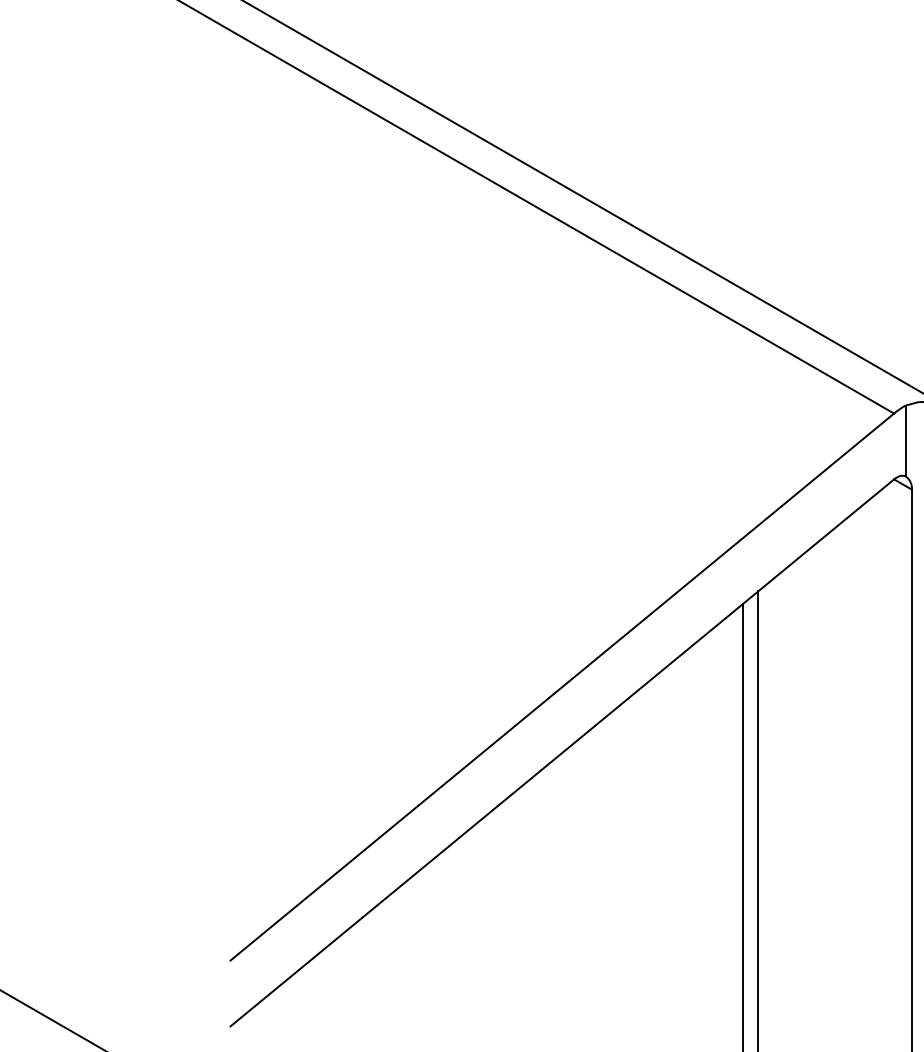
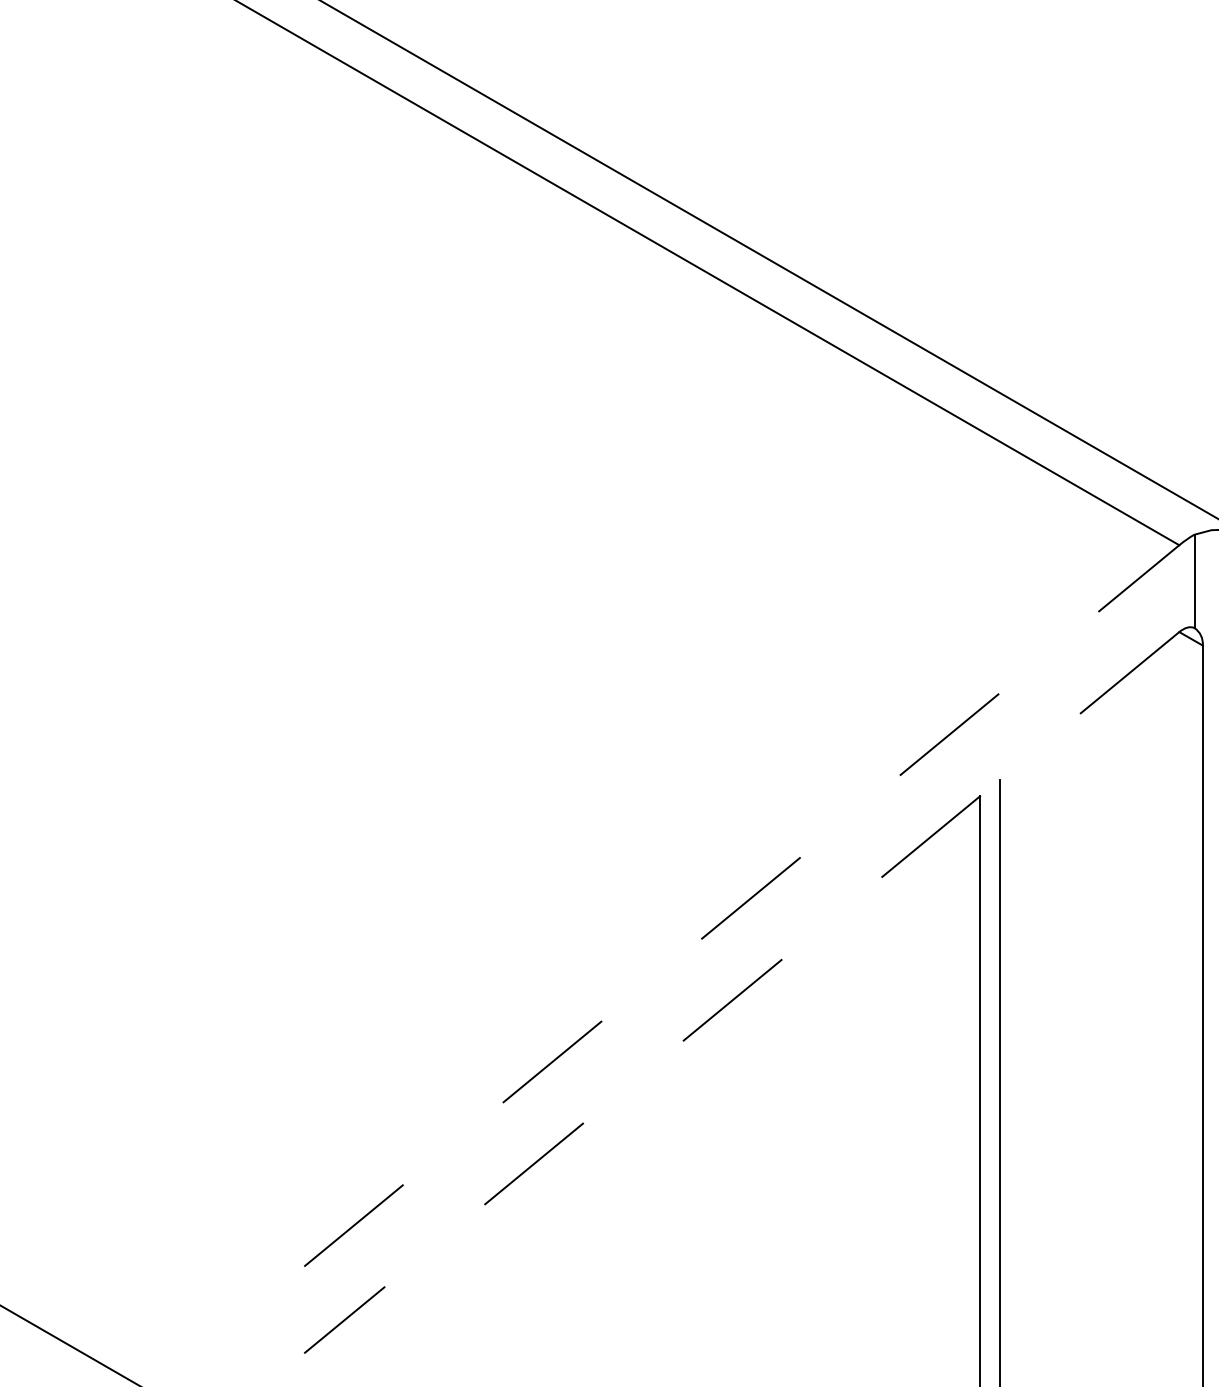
line: (562, 686) -> (741, 905), solid -> dashed
line: (562, 752) -> (741, 992), solid -> dashed

